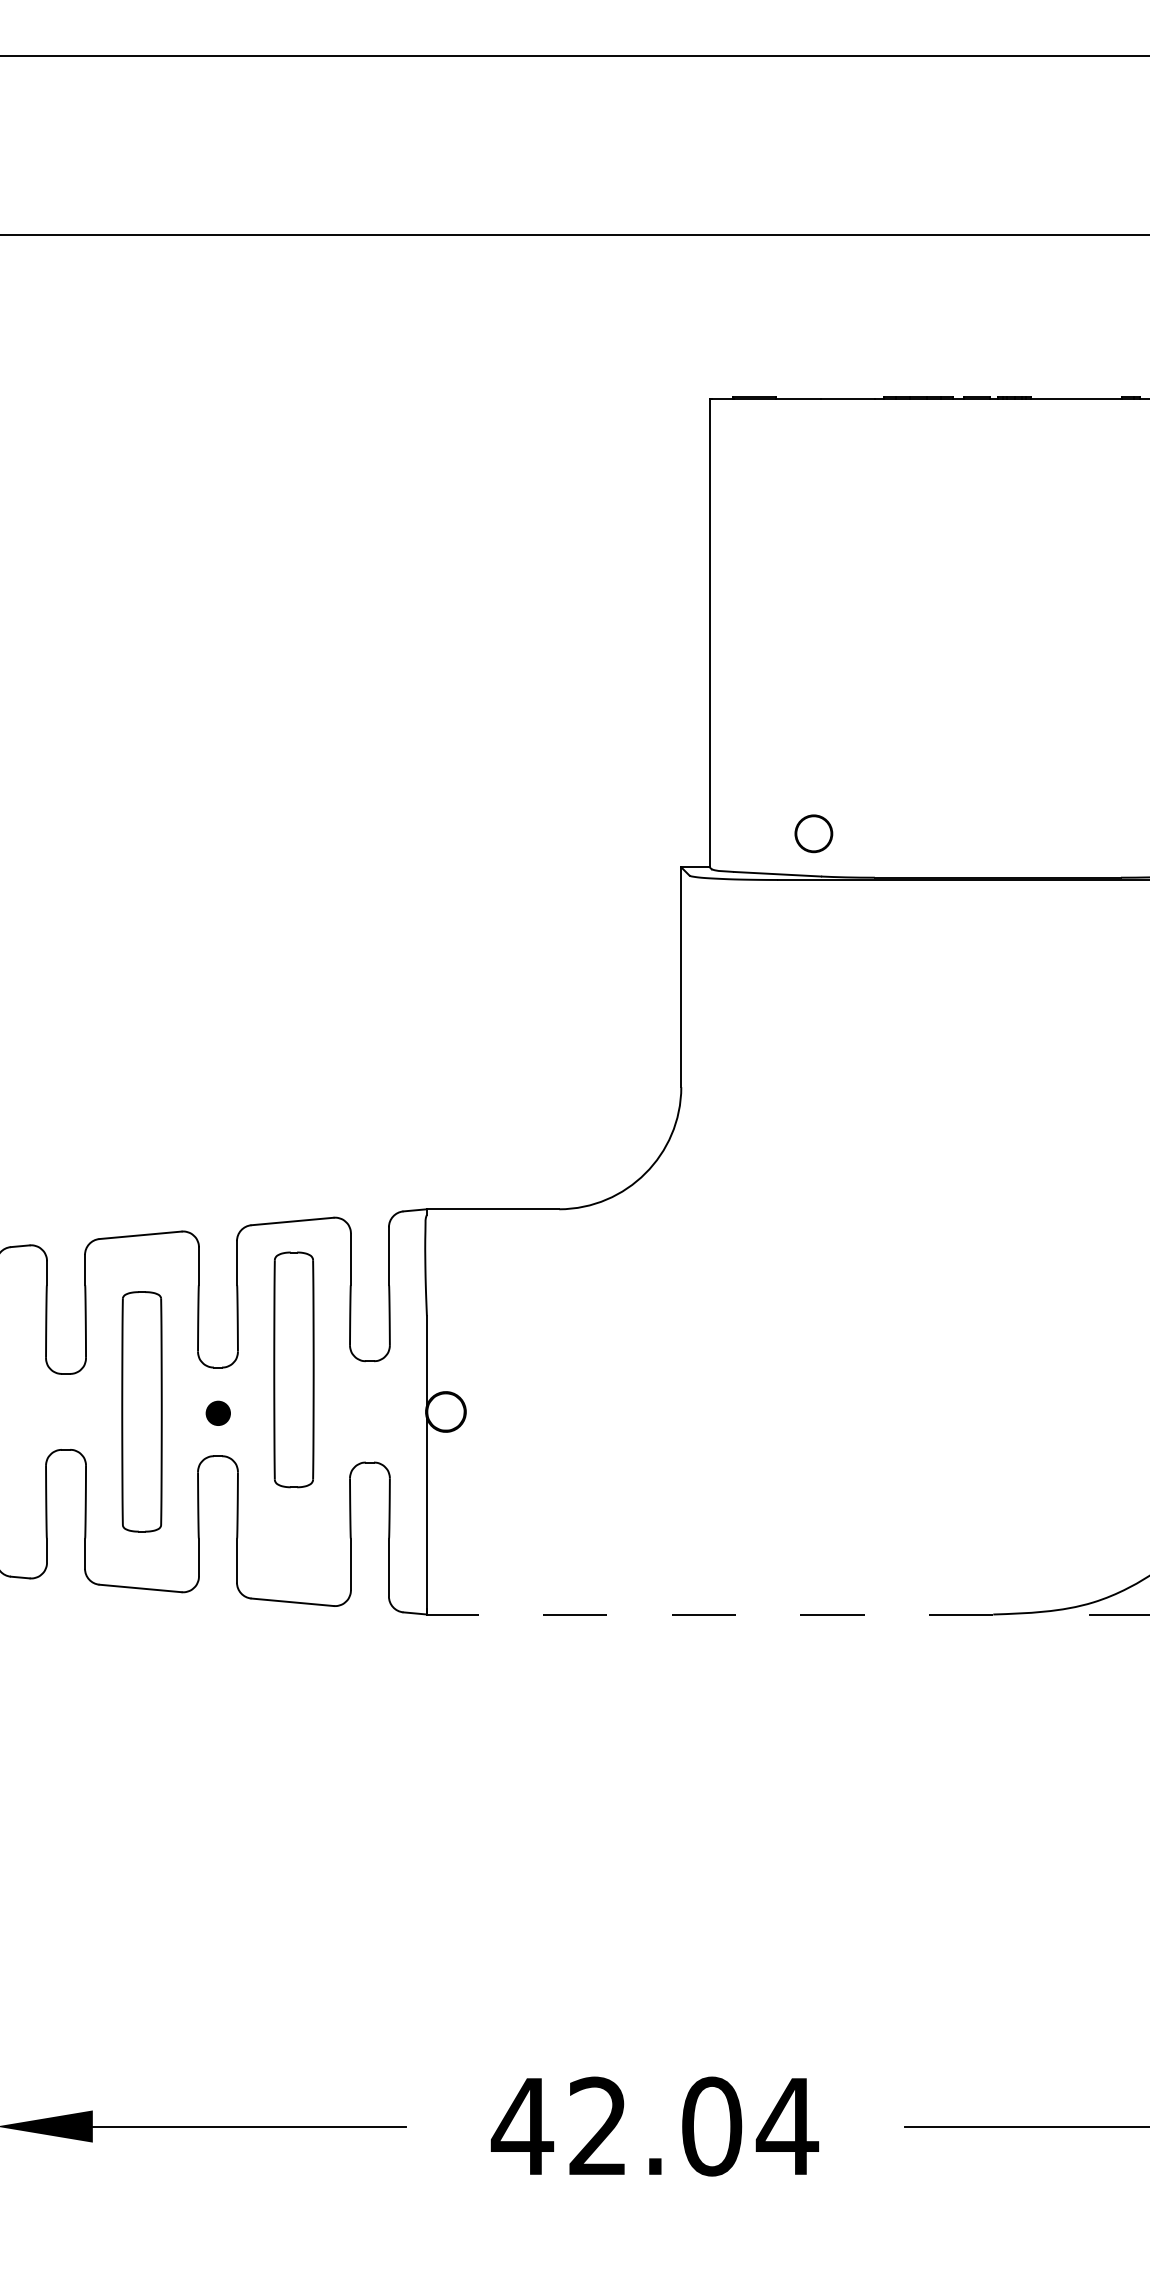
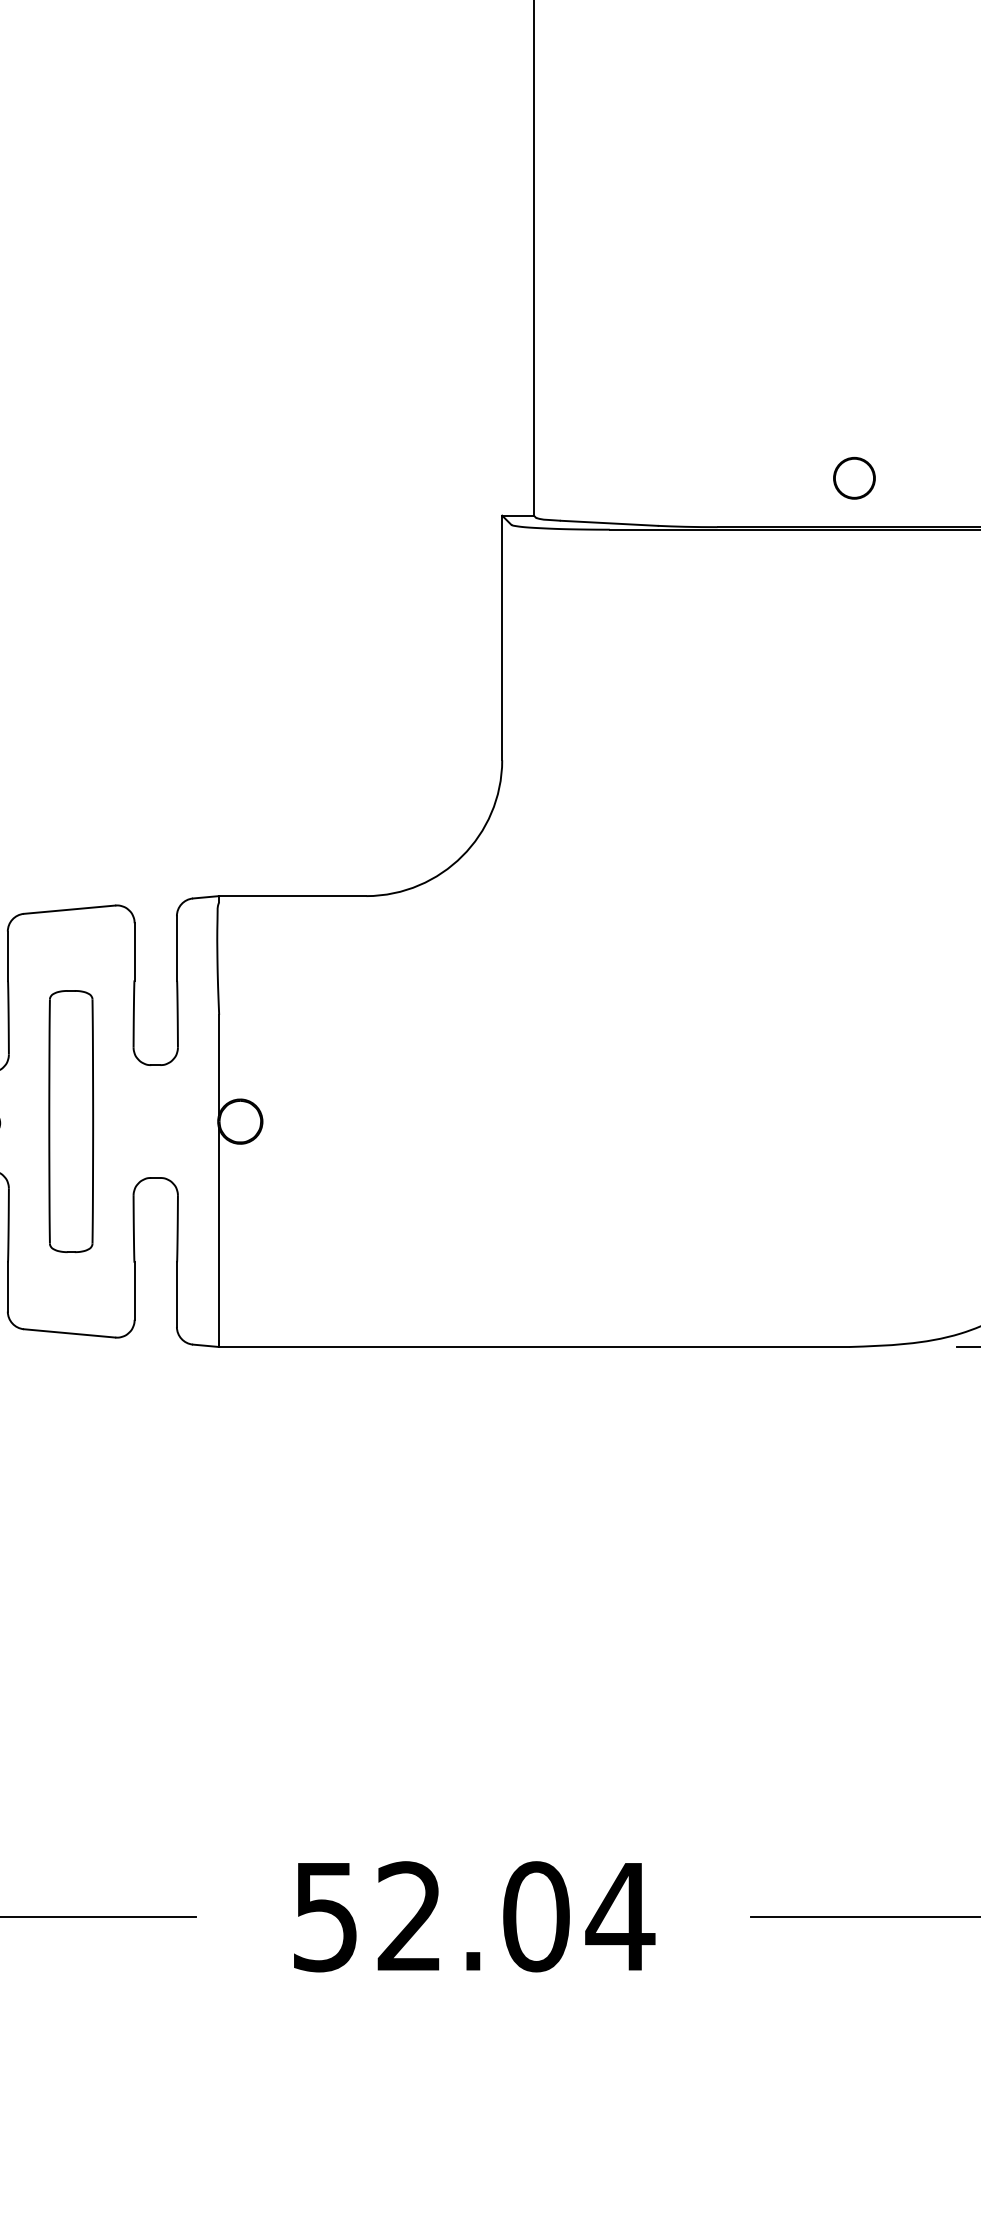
part: (813, 833) -> (854, 477), moved
part: (293, 1369) -> (70, 1121), moved
line: (709, 1614) -> (533, 1346), dashed -> solid
text: (522, 2127) -> (325, 1917), 42.04 -> 52.04

